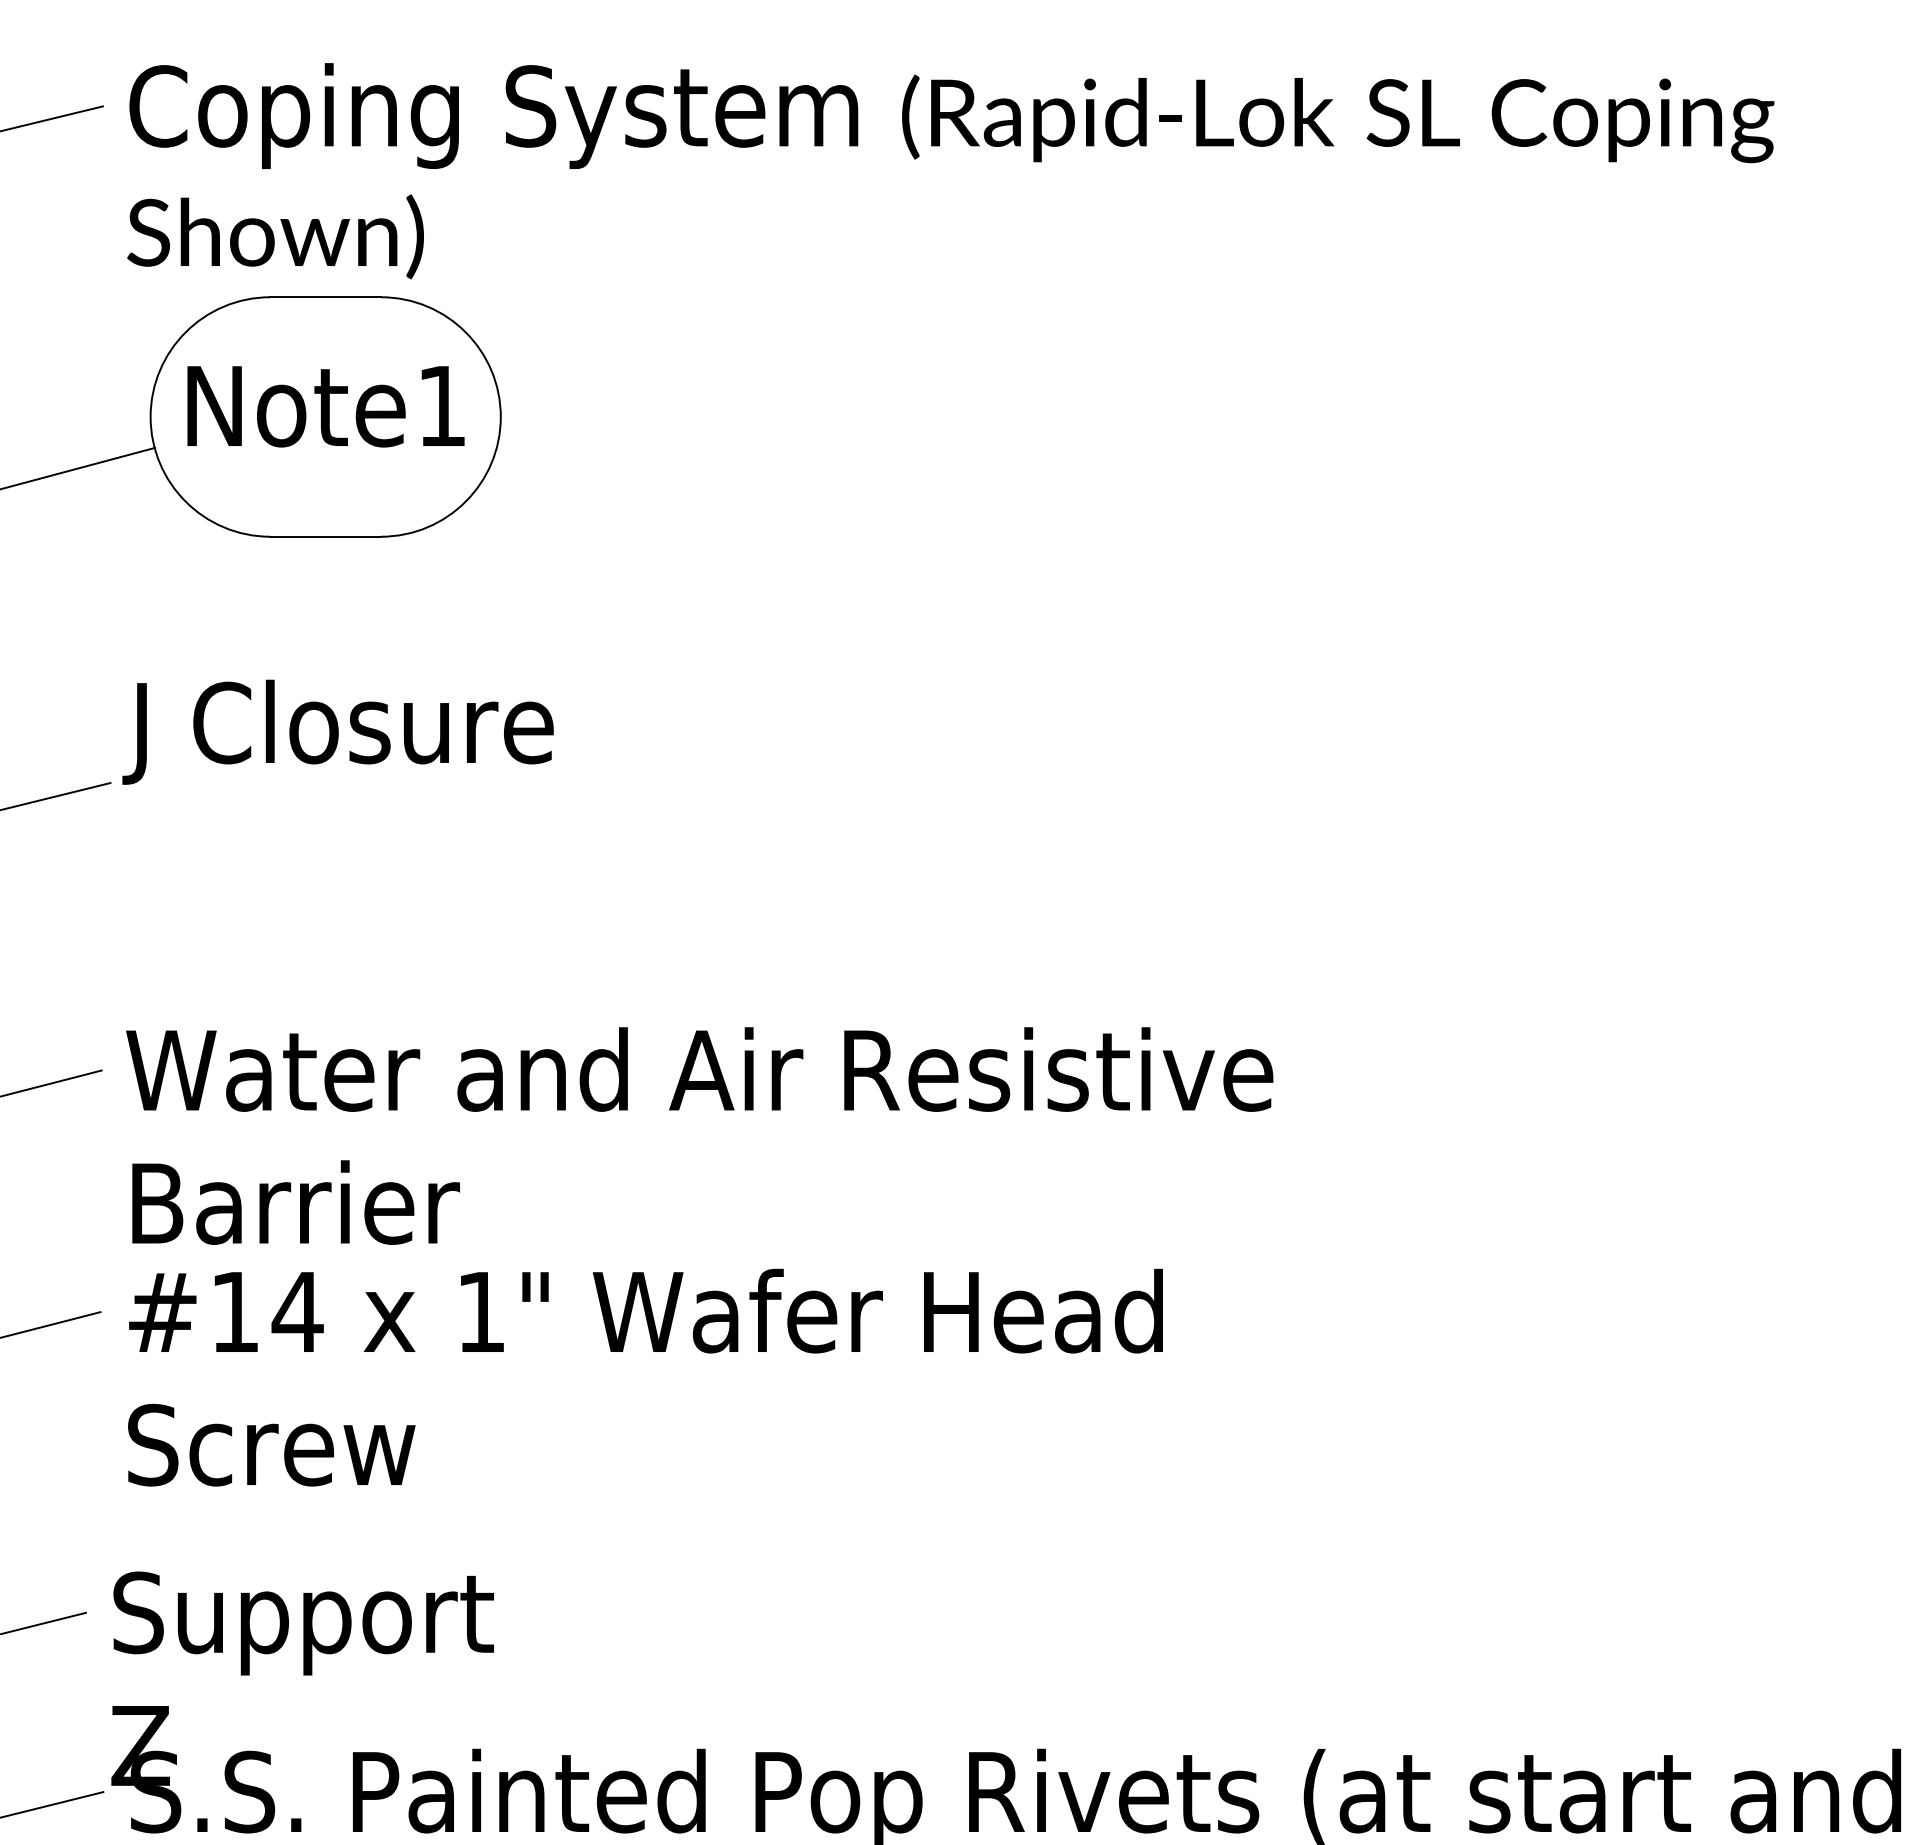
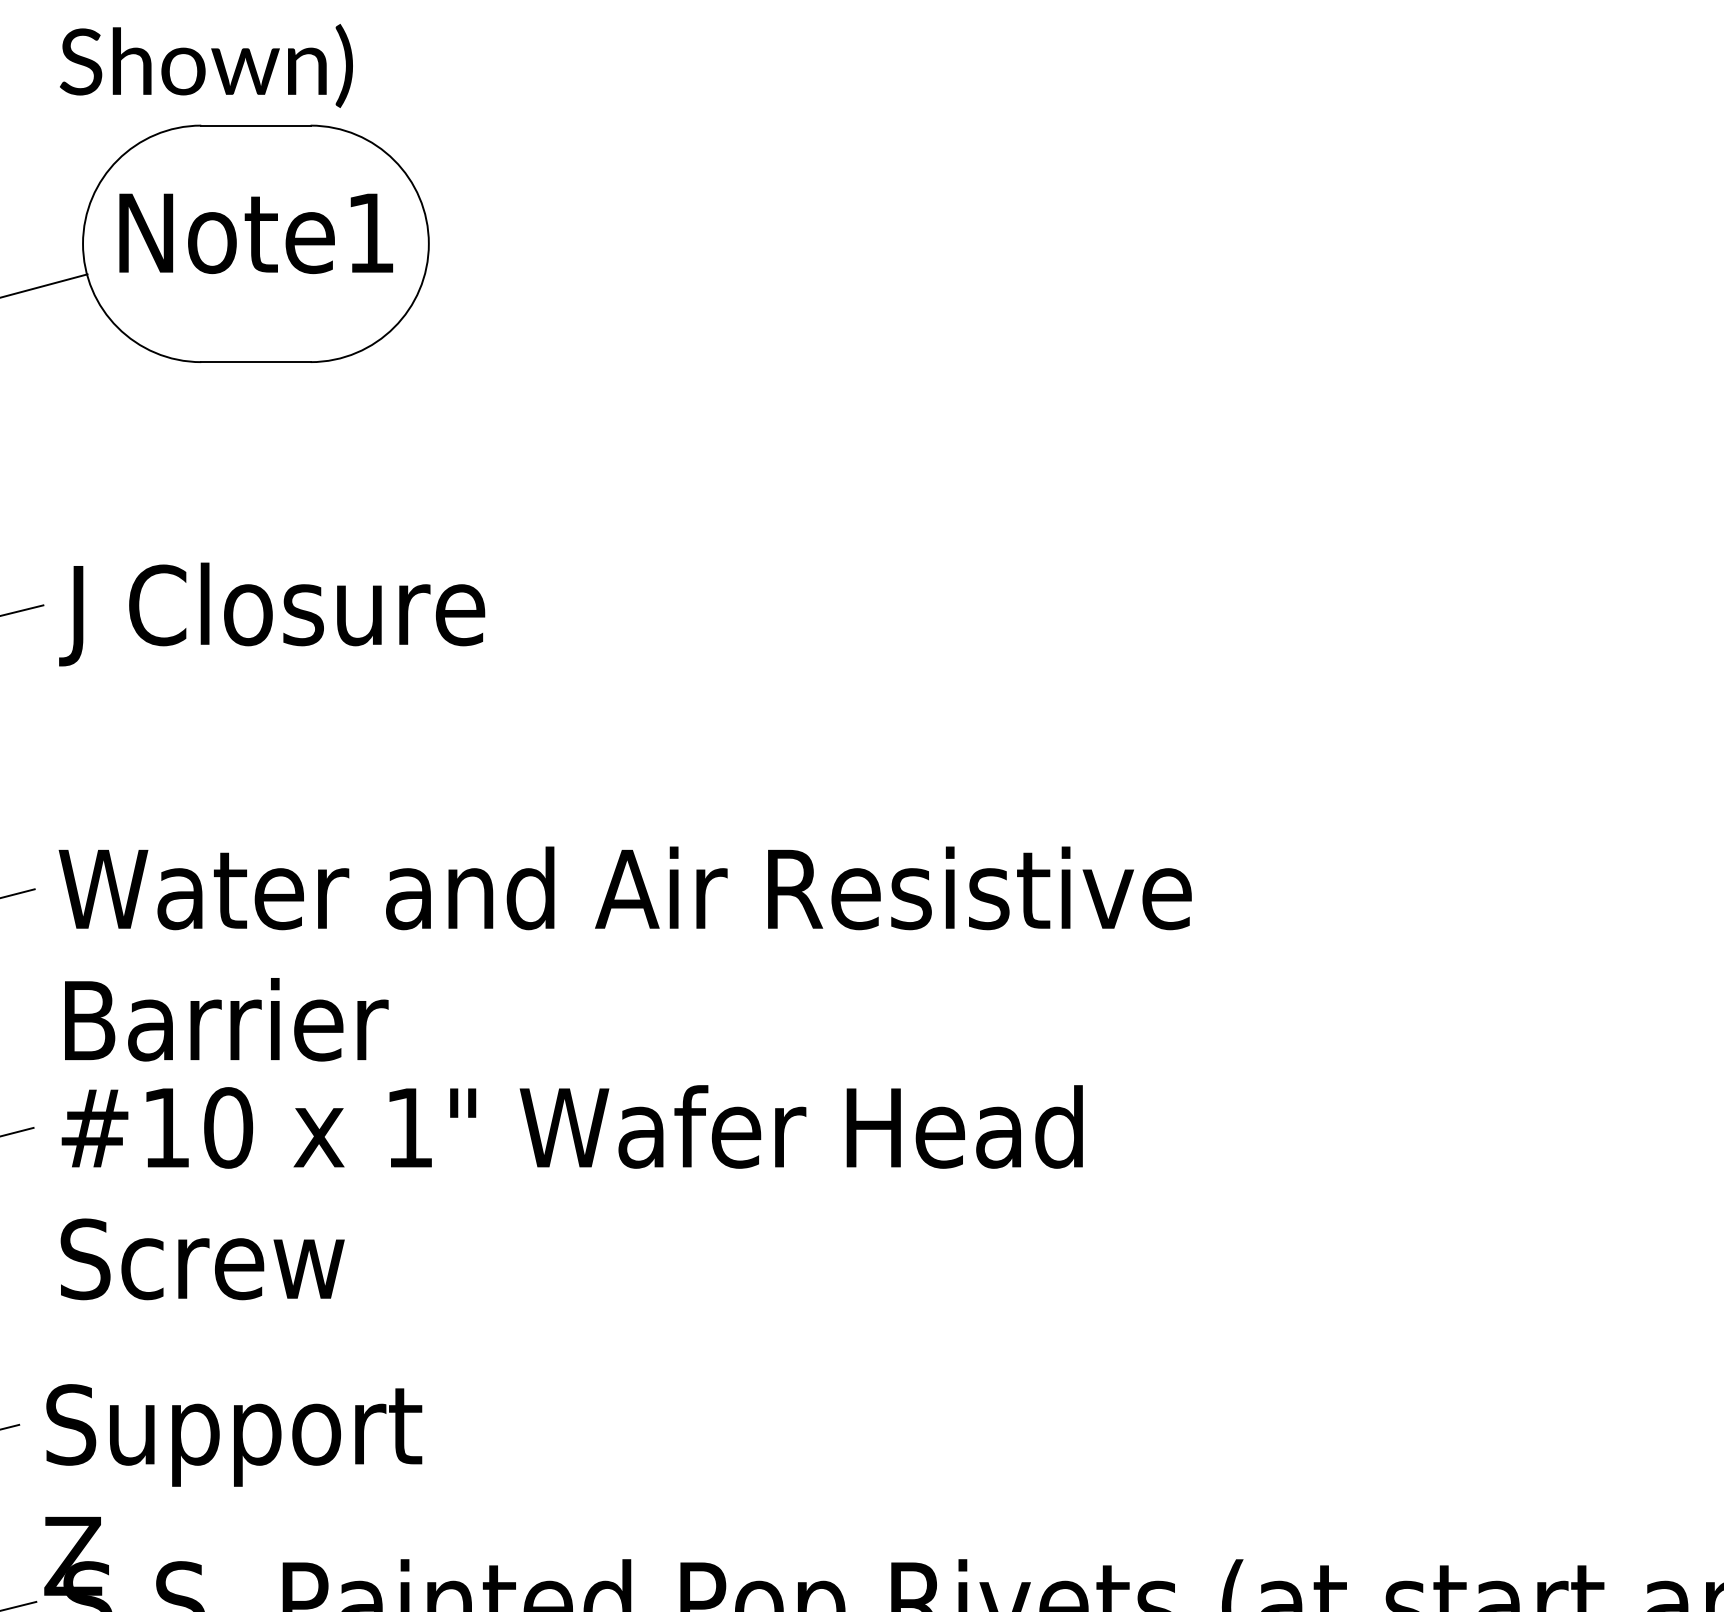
text: (337, 731) -> (271, 613), moved
text: (297, 1311) -> (228, 1127), #14 -> #10

